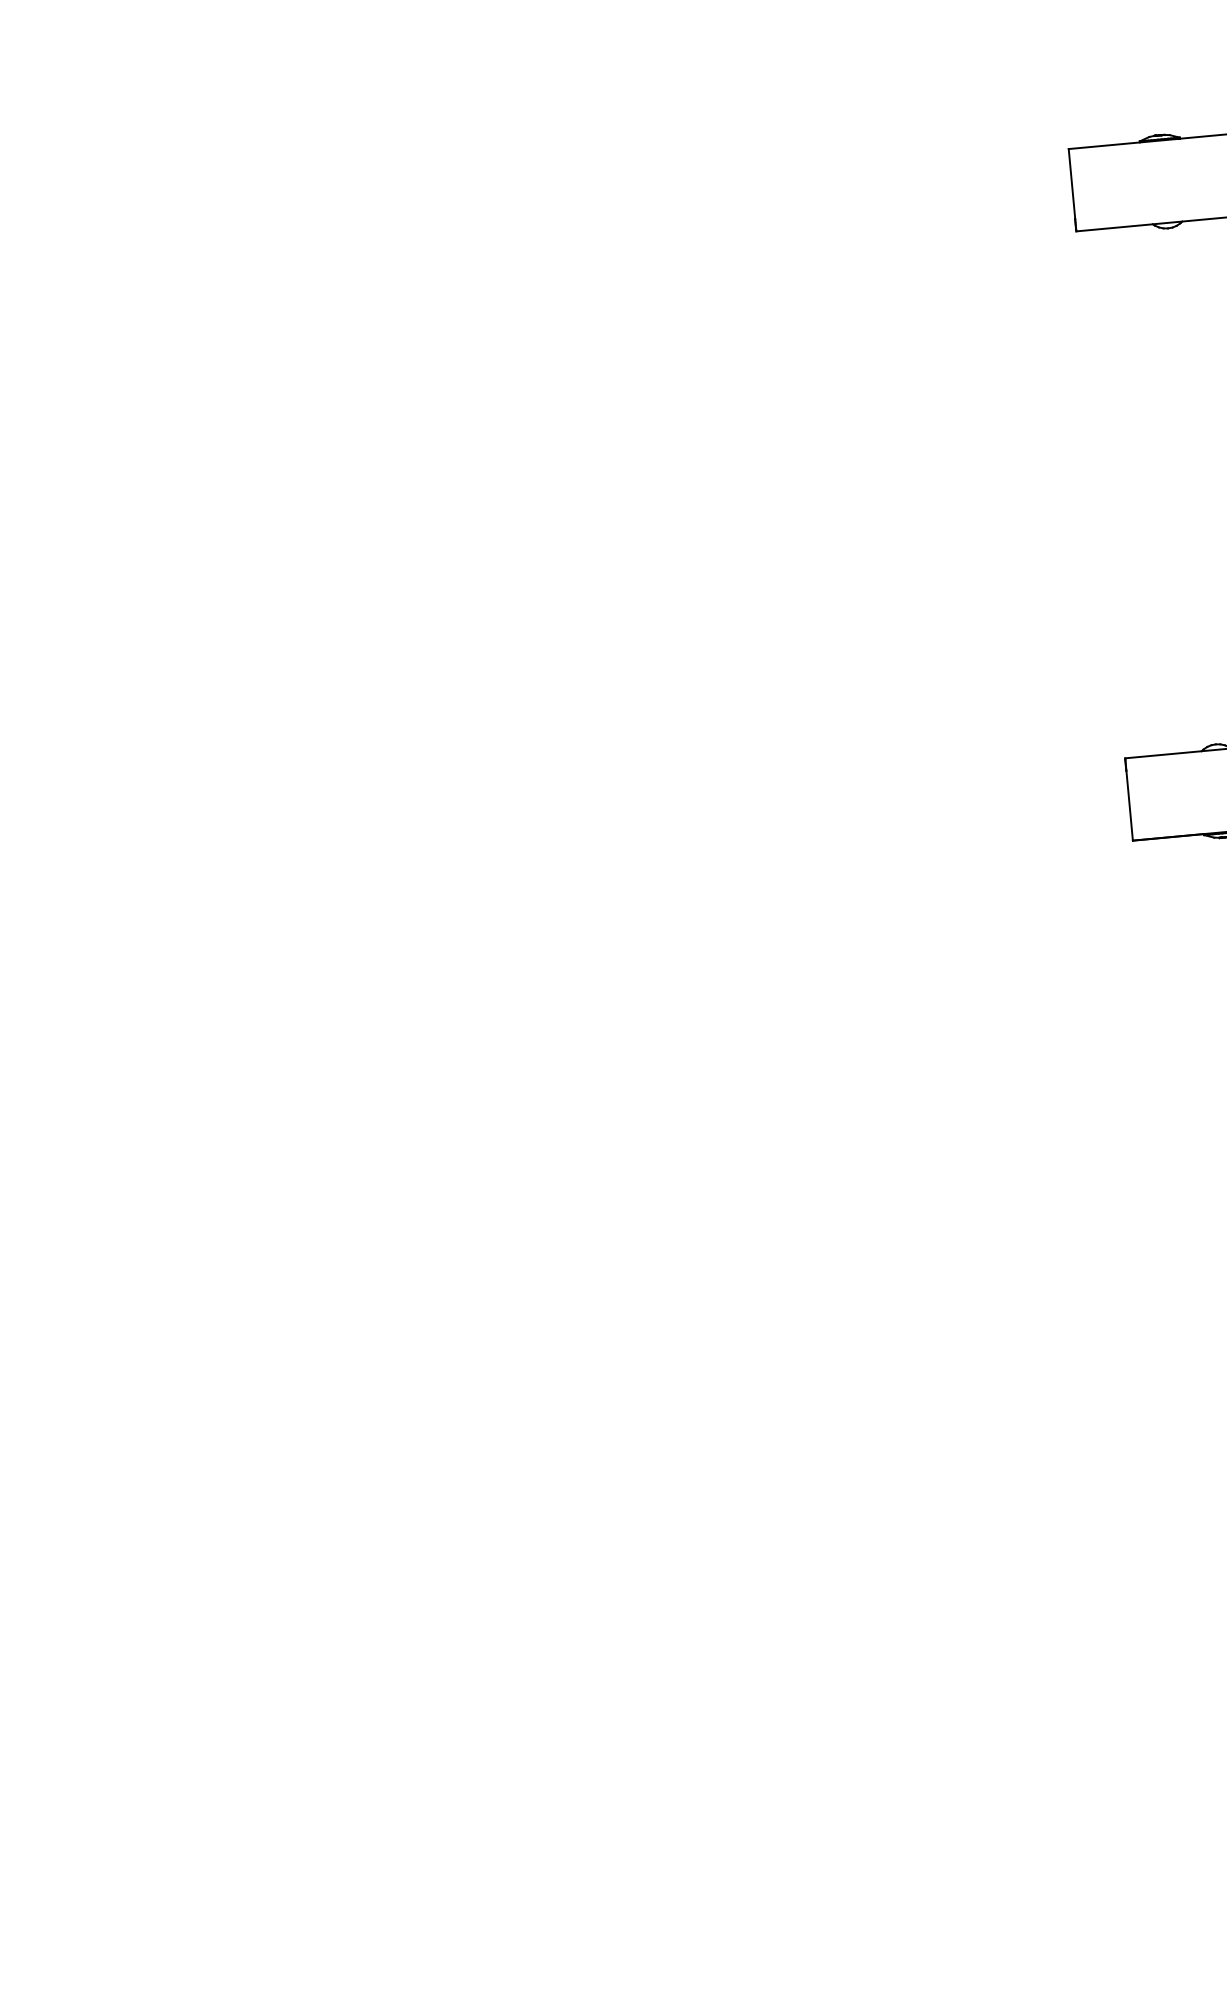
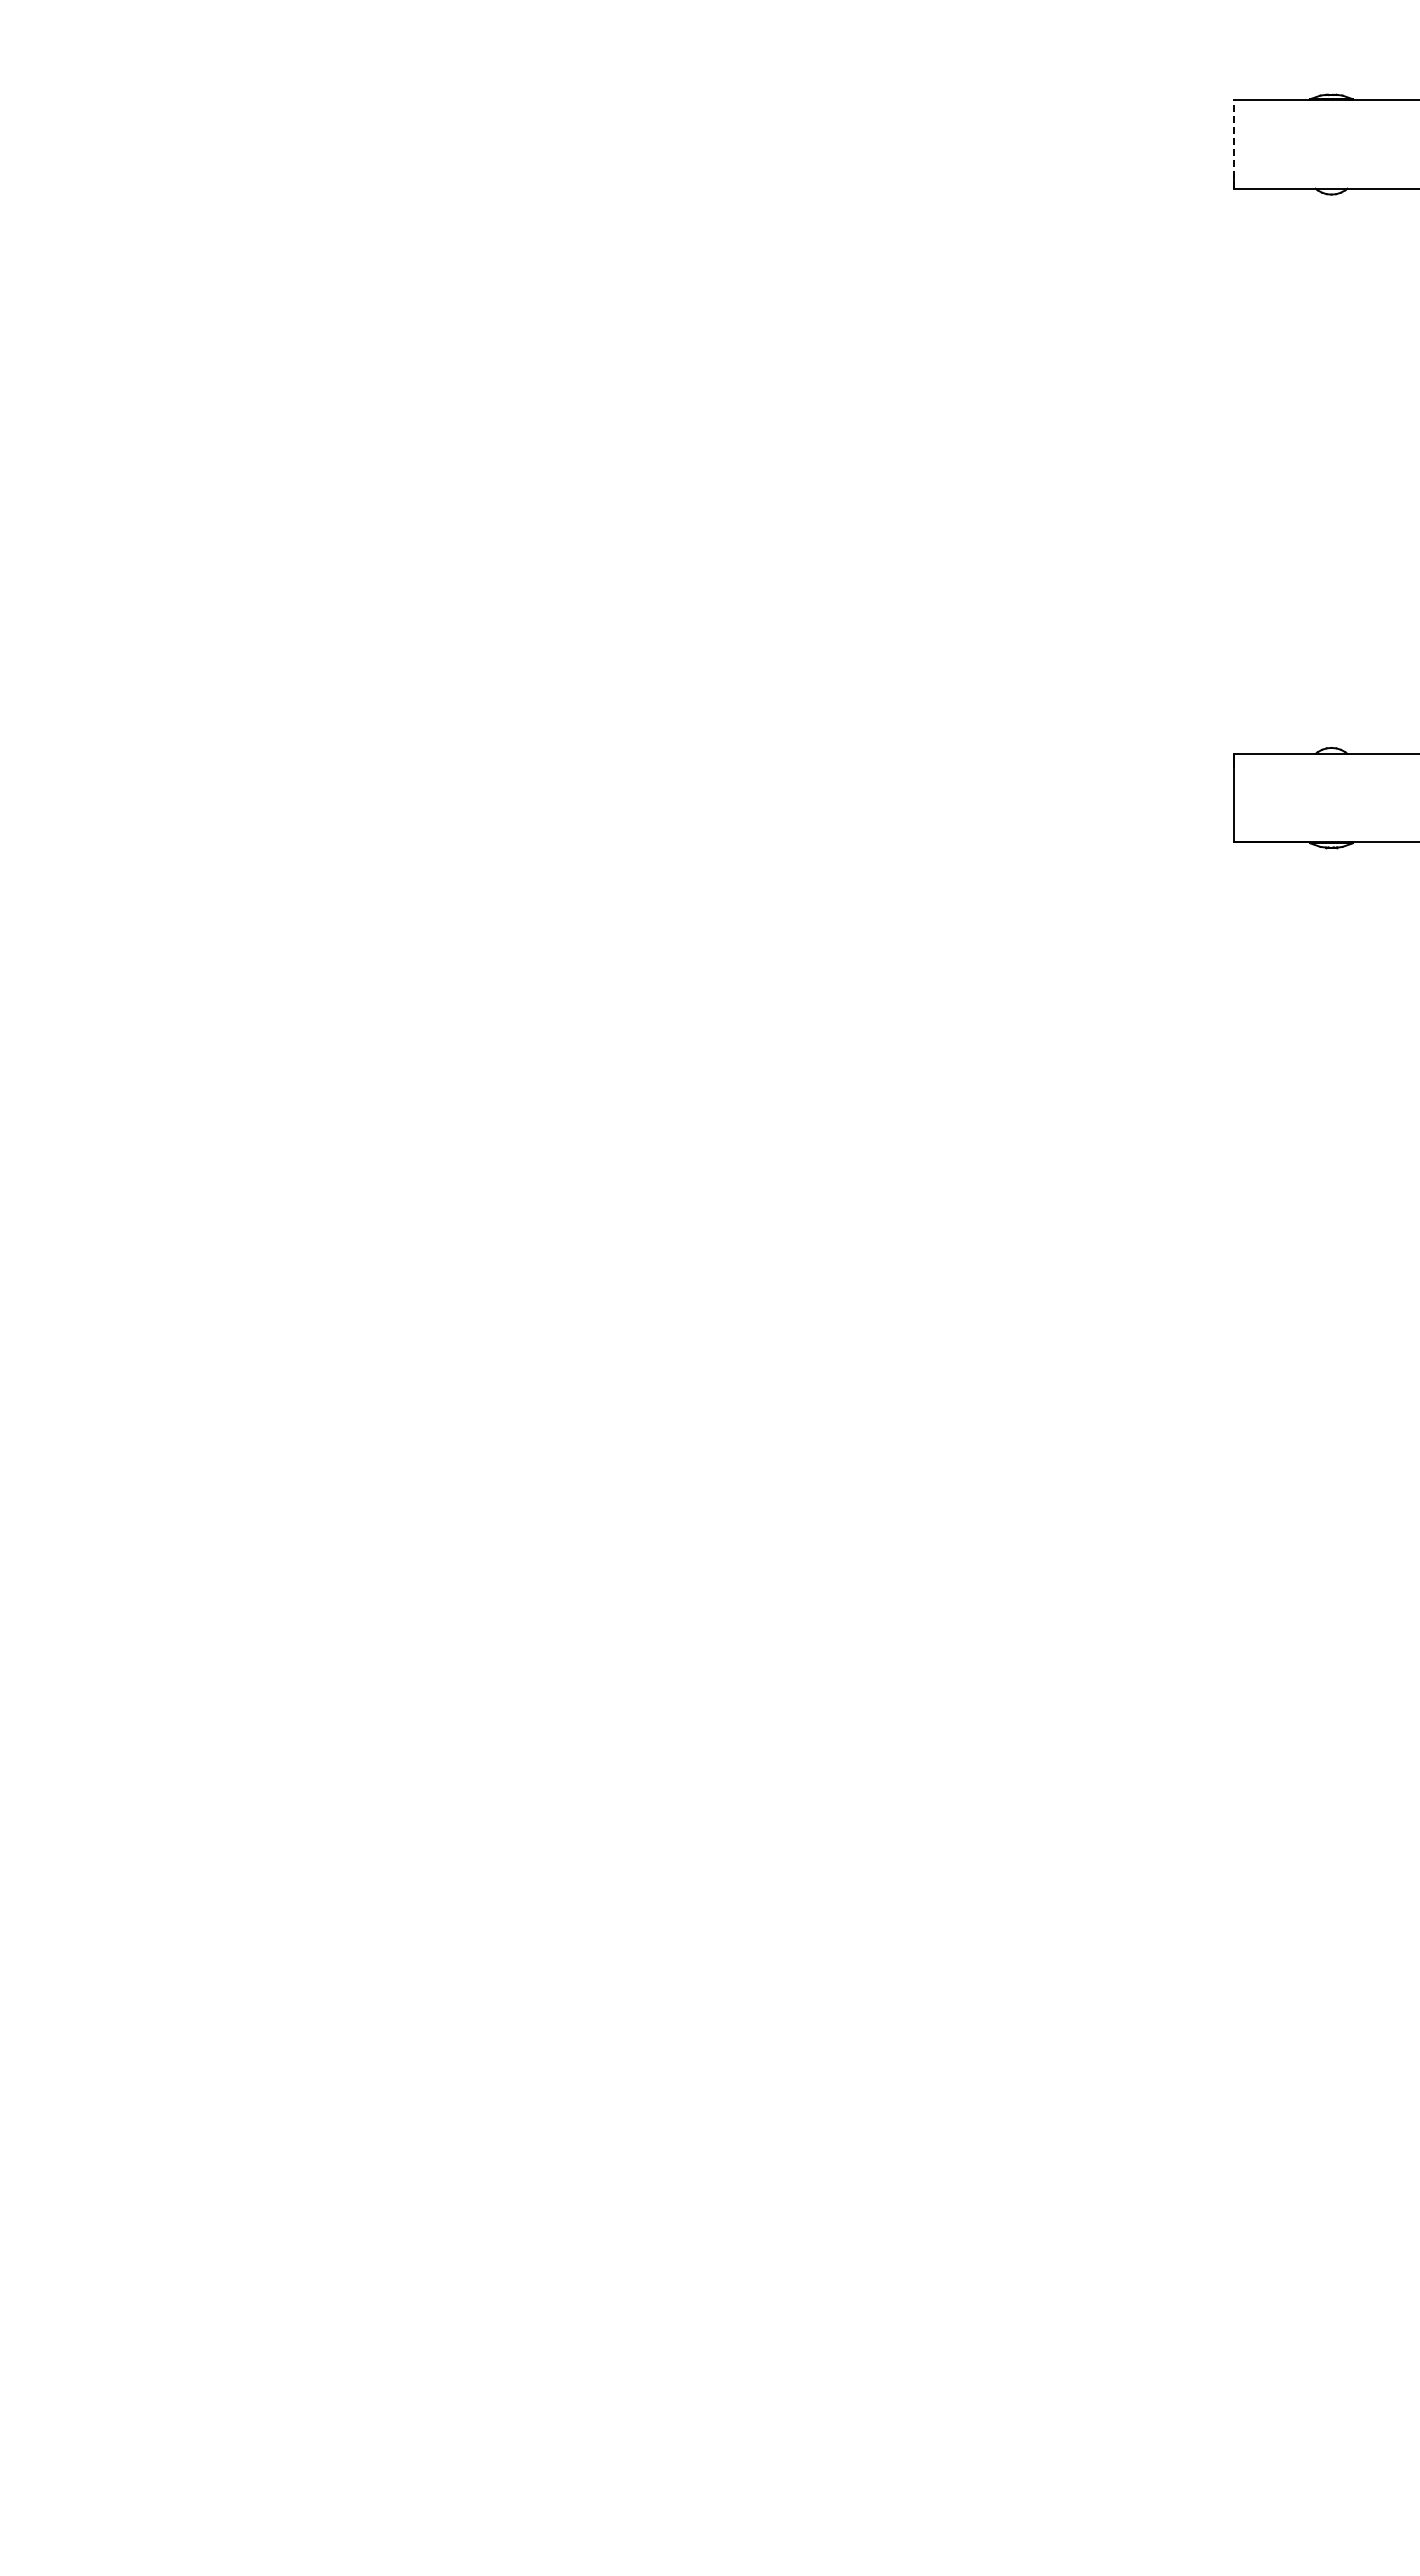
line: (1072, 190) -> (1233, 144), solid -> dashed

